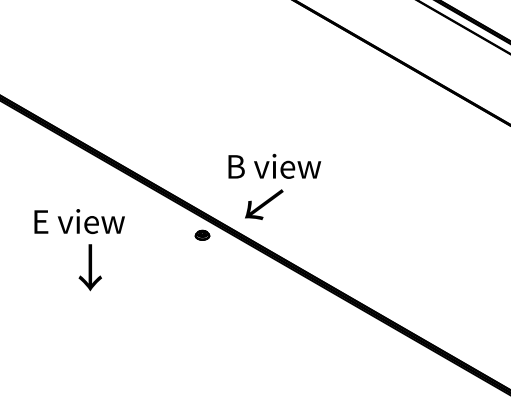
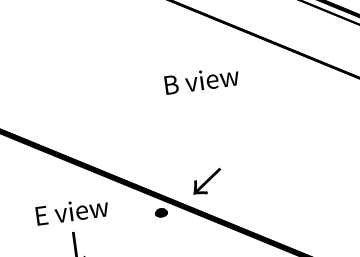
text: (274, 165) -> (201, 79), moved
text: (79, 221) -> (72, 211), moved

